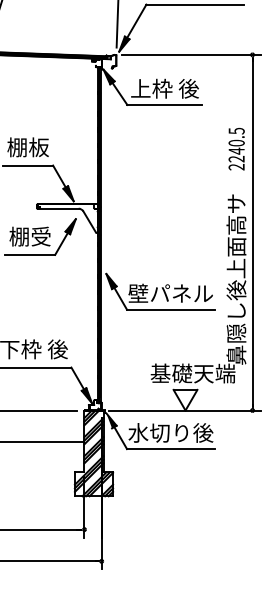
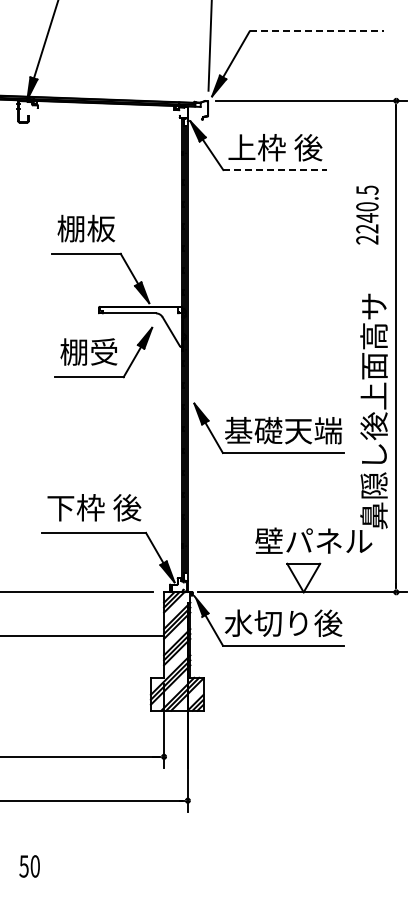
line: (195, 4) -> (317, 31), solid -> dashed
line: (165, 105) -> (275, 170), solid -> dashed
text: (236, 148) -> (367, 214), moved
text: (170, 293) -> (283, 430), 壁パネル -> 基礎天端
text: (192, 373) -> (313, 540), 基礎天端 -> 壁パネル

